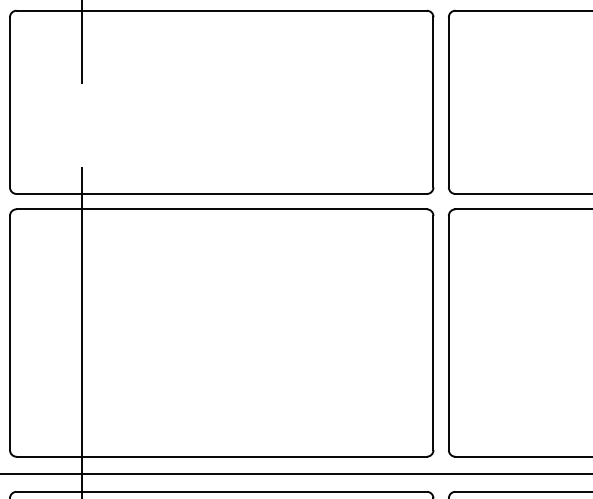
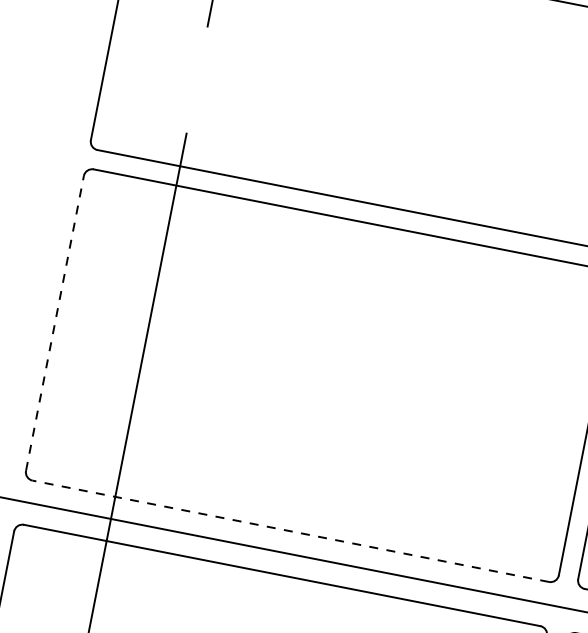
line: (10, 332) -> (55, 322), solid -> dashed
line: (221, 456) -> (290, 530), solid -> dashed

